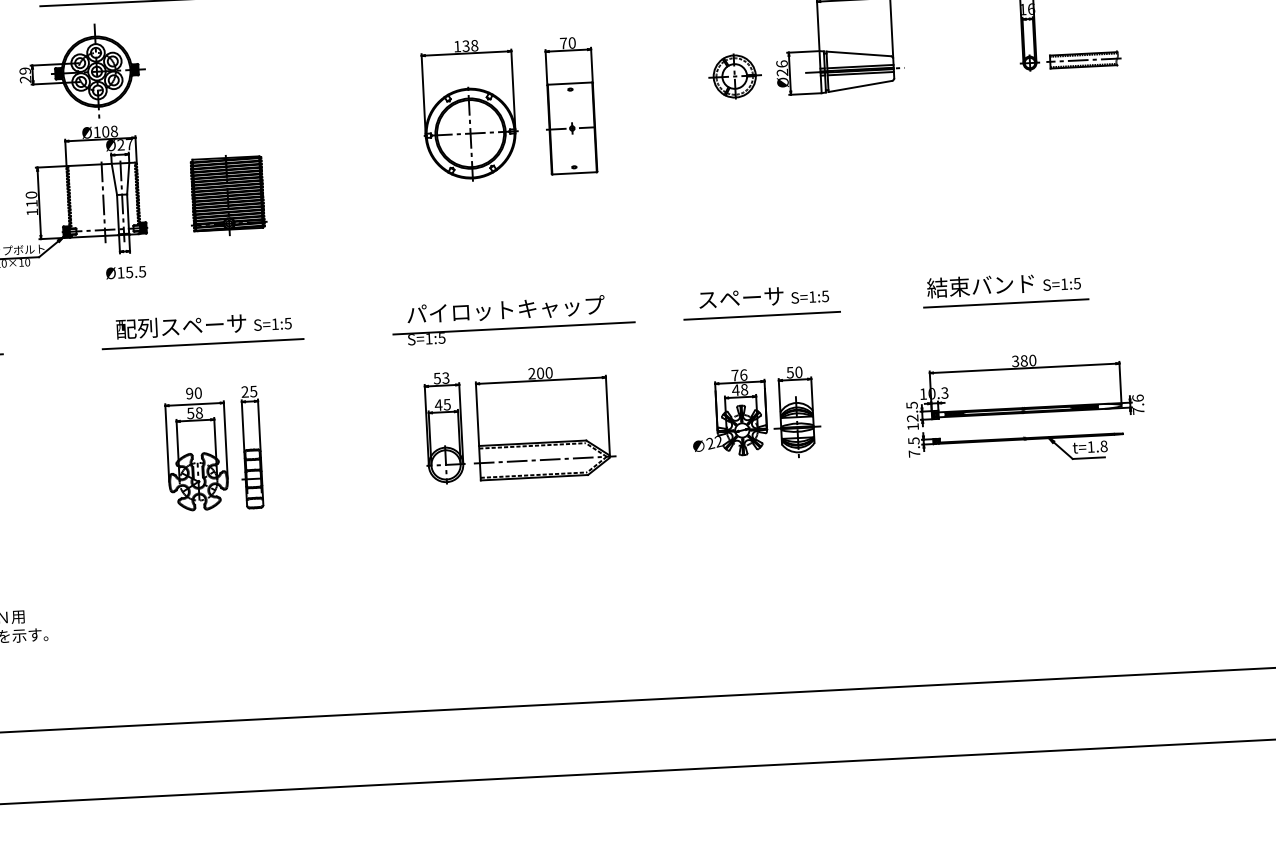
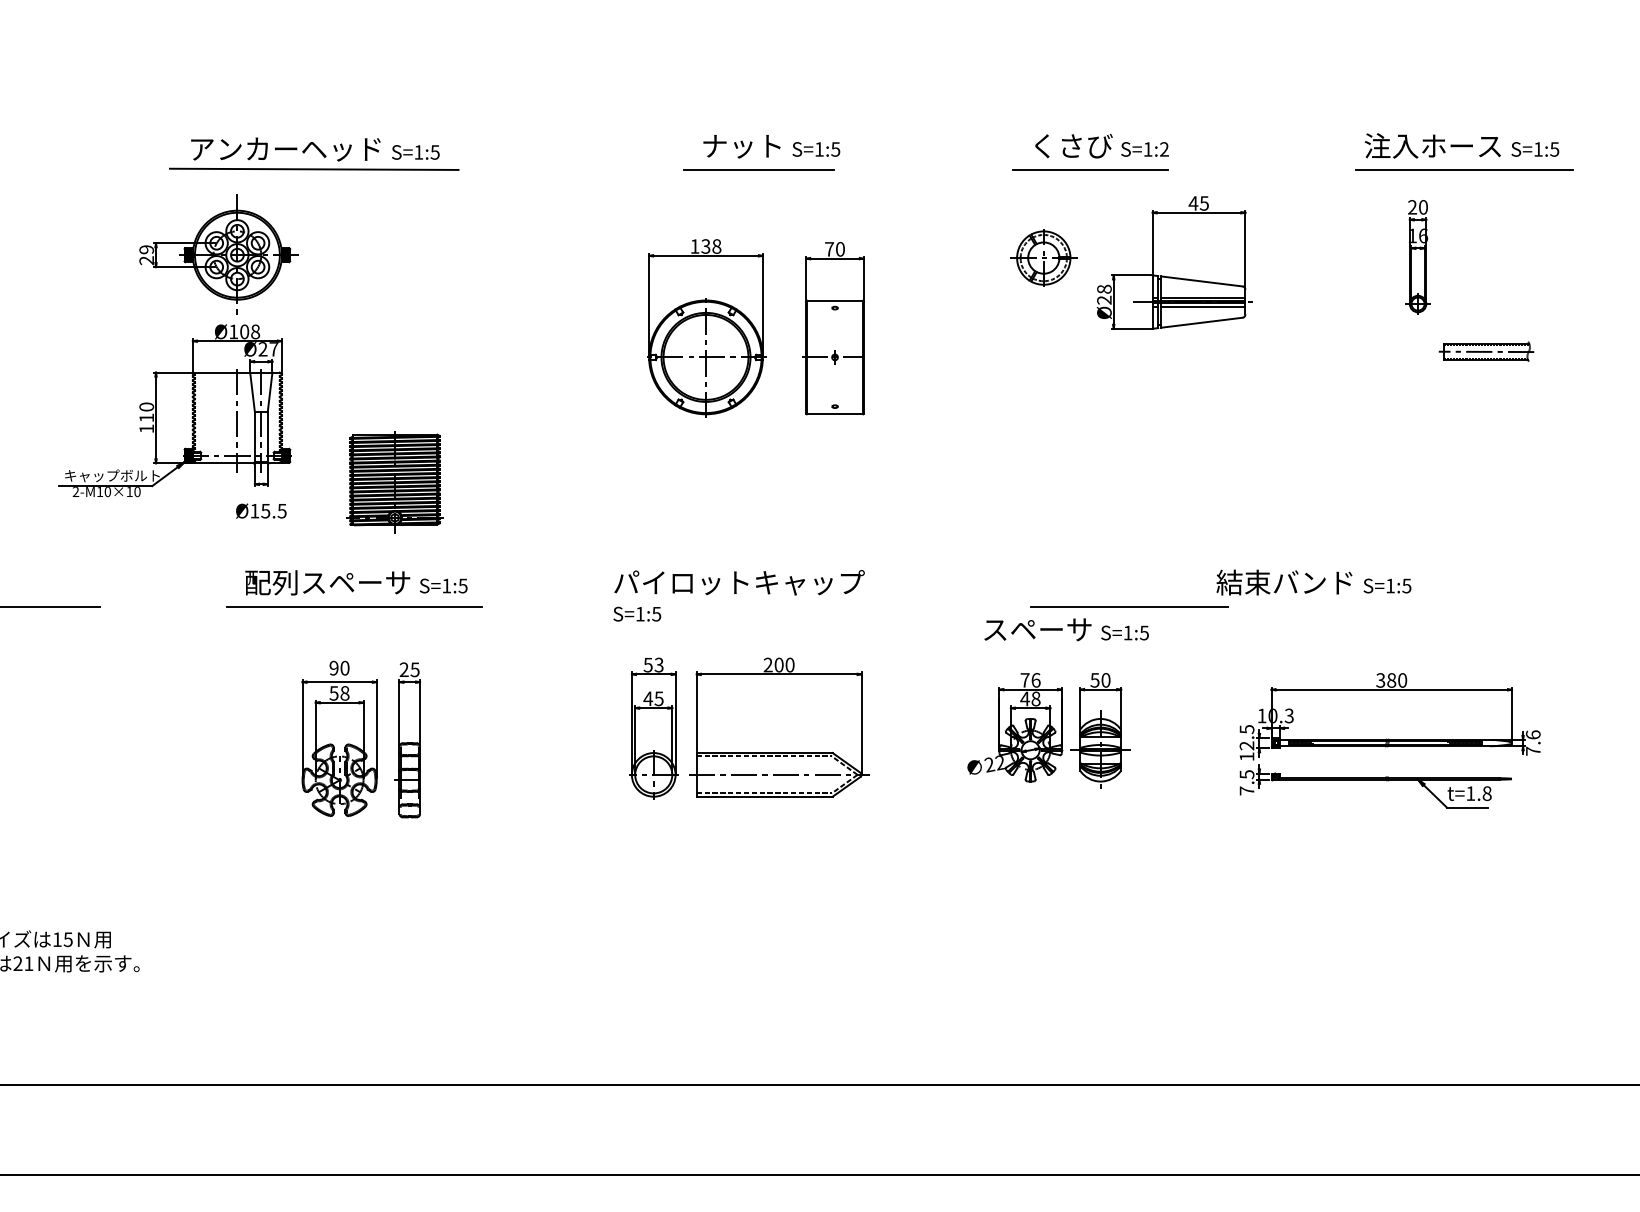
part: (1083, 59) -> (1486, 351), moved
text: (782, 63) -> (1104, 288), Ø26 -> Ø28
part: (734, 76) -> (1043, 257), moved
part: (227, 195) -> (394, 482), moved
text: (1003, 284) -> (1313, 582), moved
text: (763, 296) -> (1066, 629), moved
line: (1006, 303) -> (1372, 606), removed
line: (762, 315) -> (1129, 606), moved
line: (514, 328) -> (748, 606), removed

